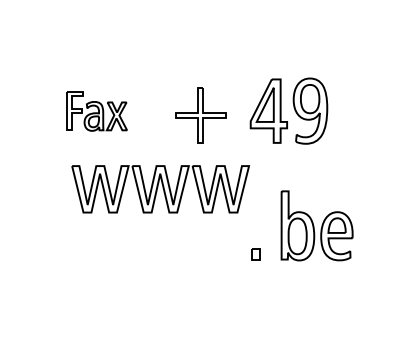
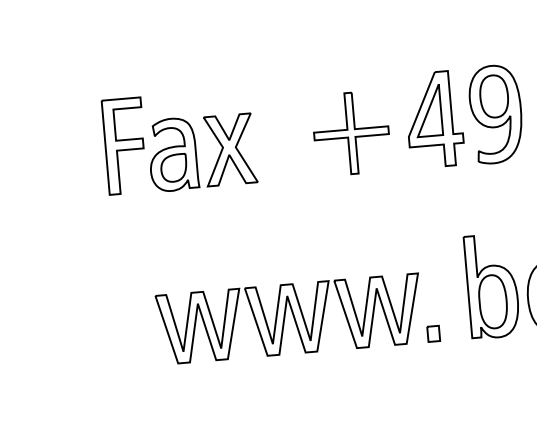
part: (96, 111) -> (178, 142), size x1.67
part: (200, 115) -> (351, 133), moved
part: (160, 189) -> (289, 319), moved

